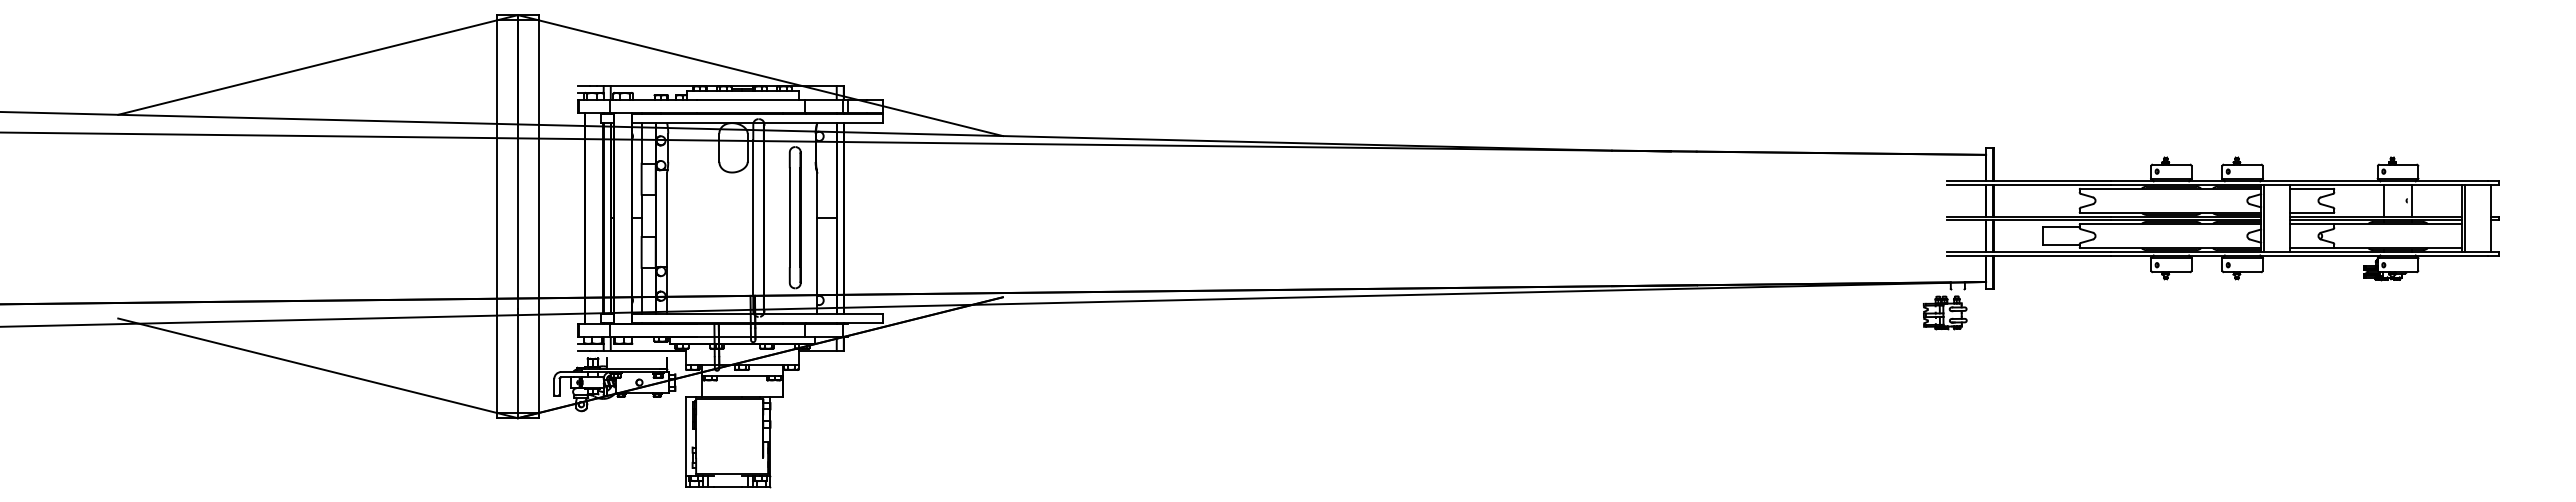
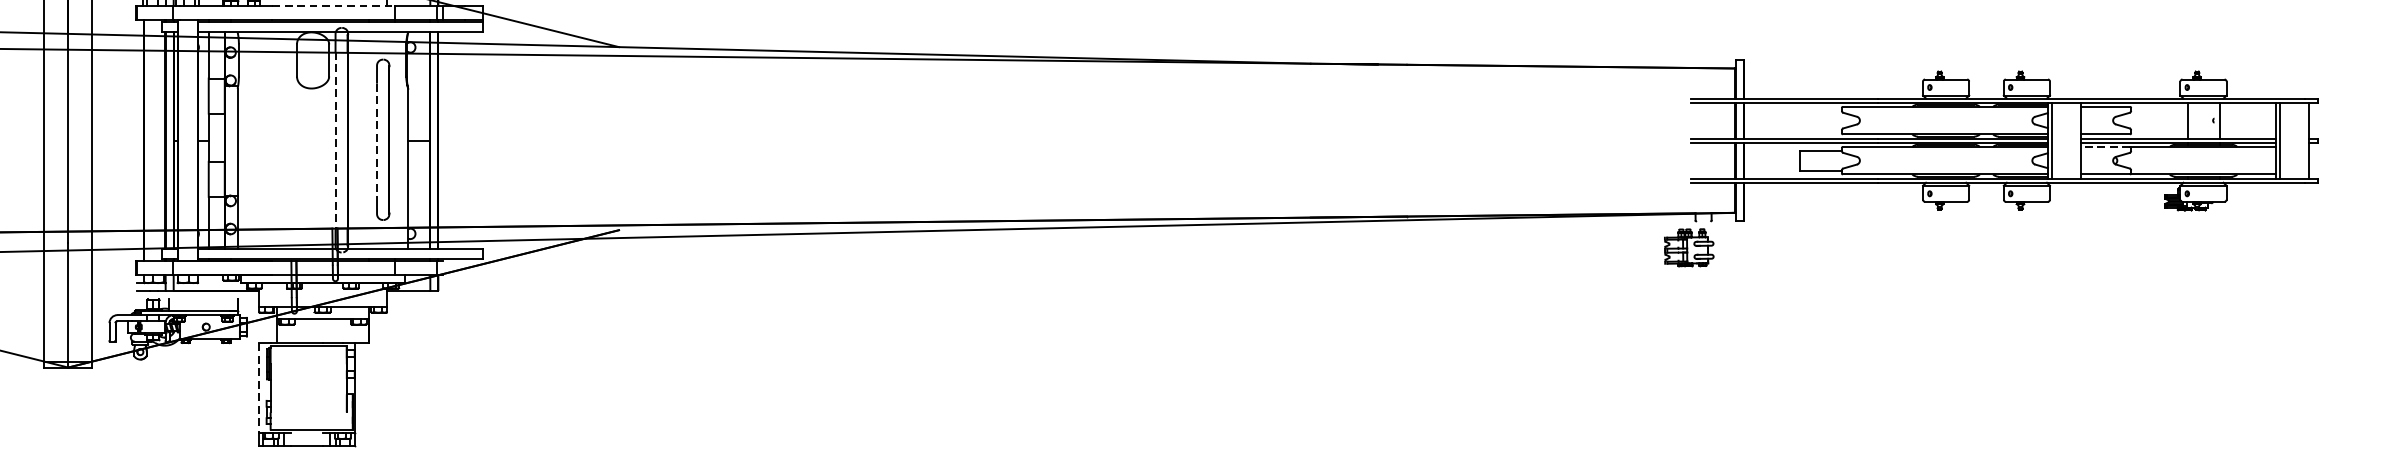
line: (751, 100) -> (333, 6), solid -> dashed
line: (753, 218) -> (335, 140), solid -> dashed
line: (789, 218) -> (376, 140), solid -> dashed
line: (2311, 224) -> (2105, 147), solid -> dashed
line: (685, 436) -> (258, 388), solid -> dashed

